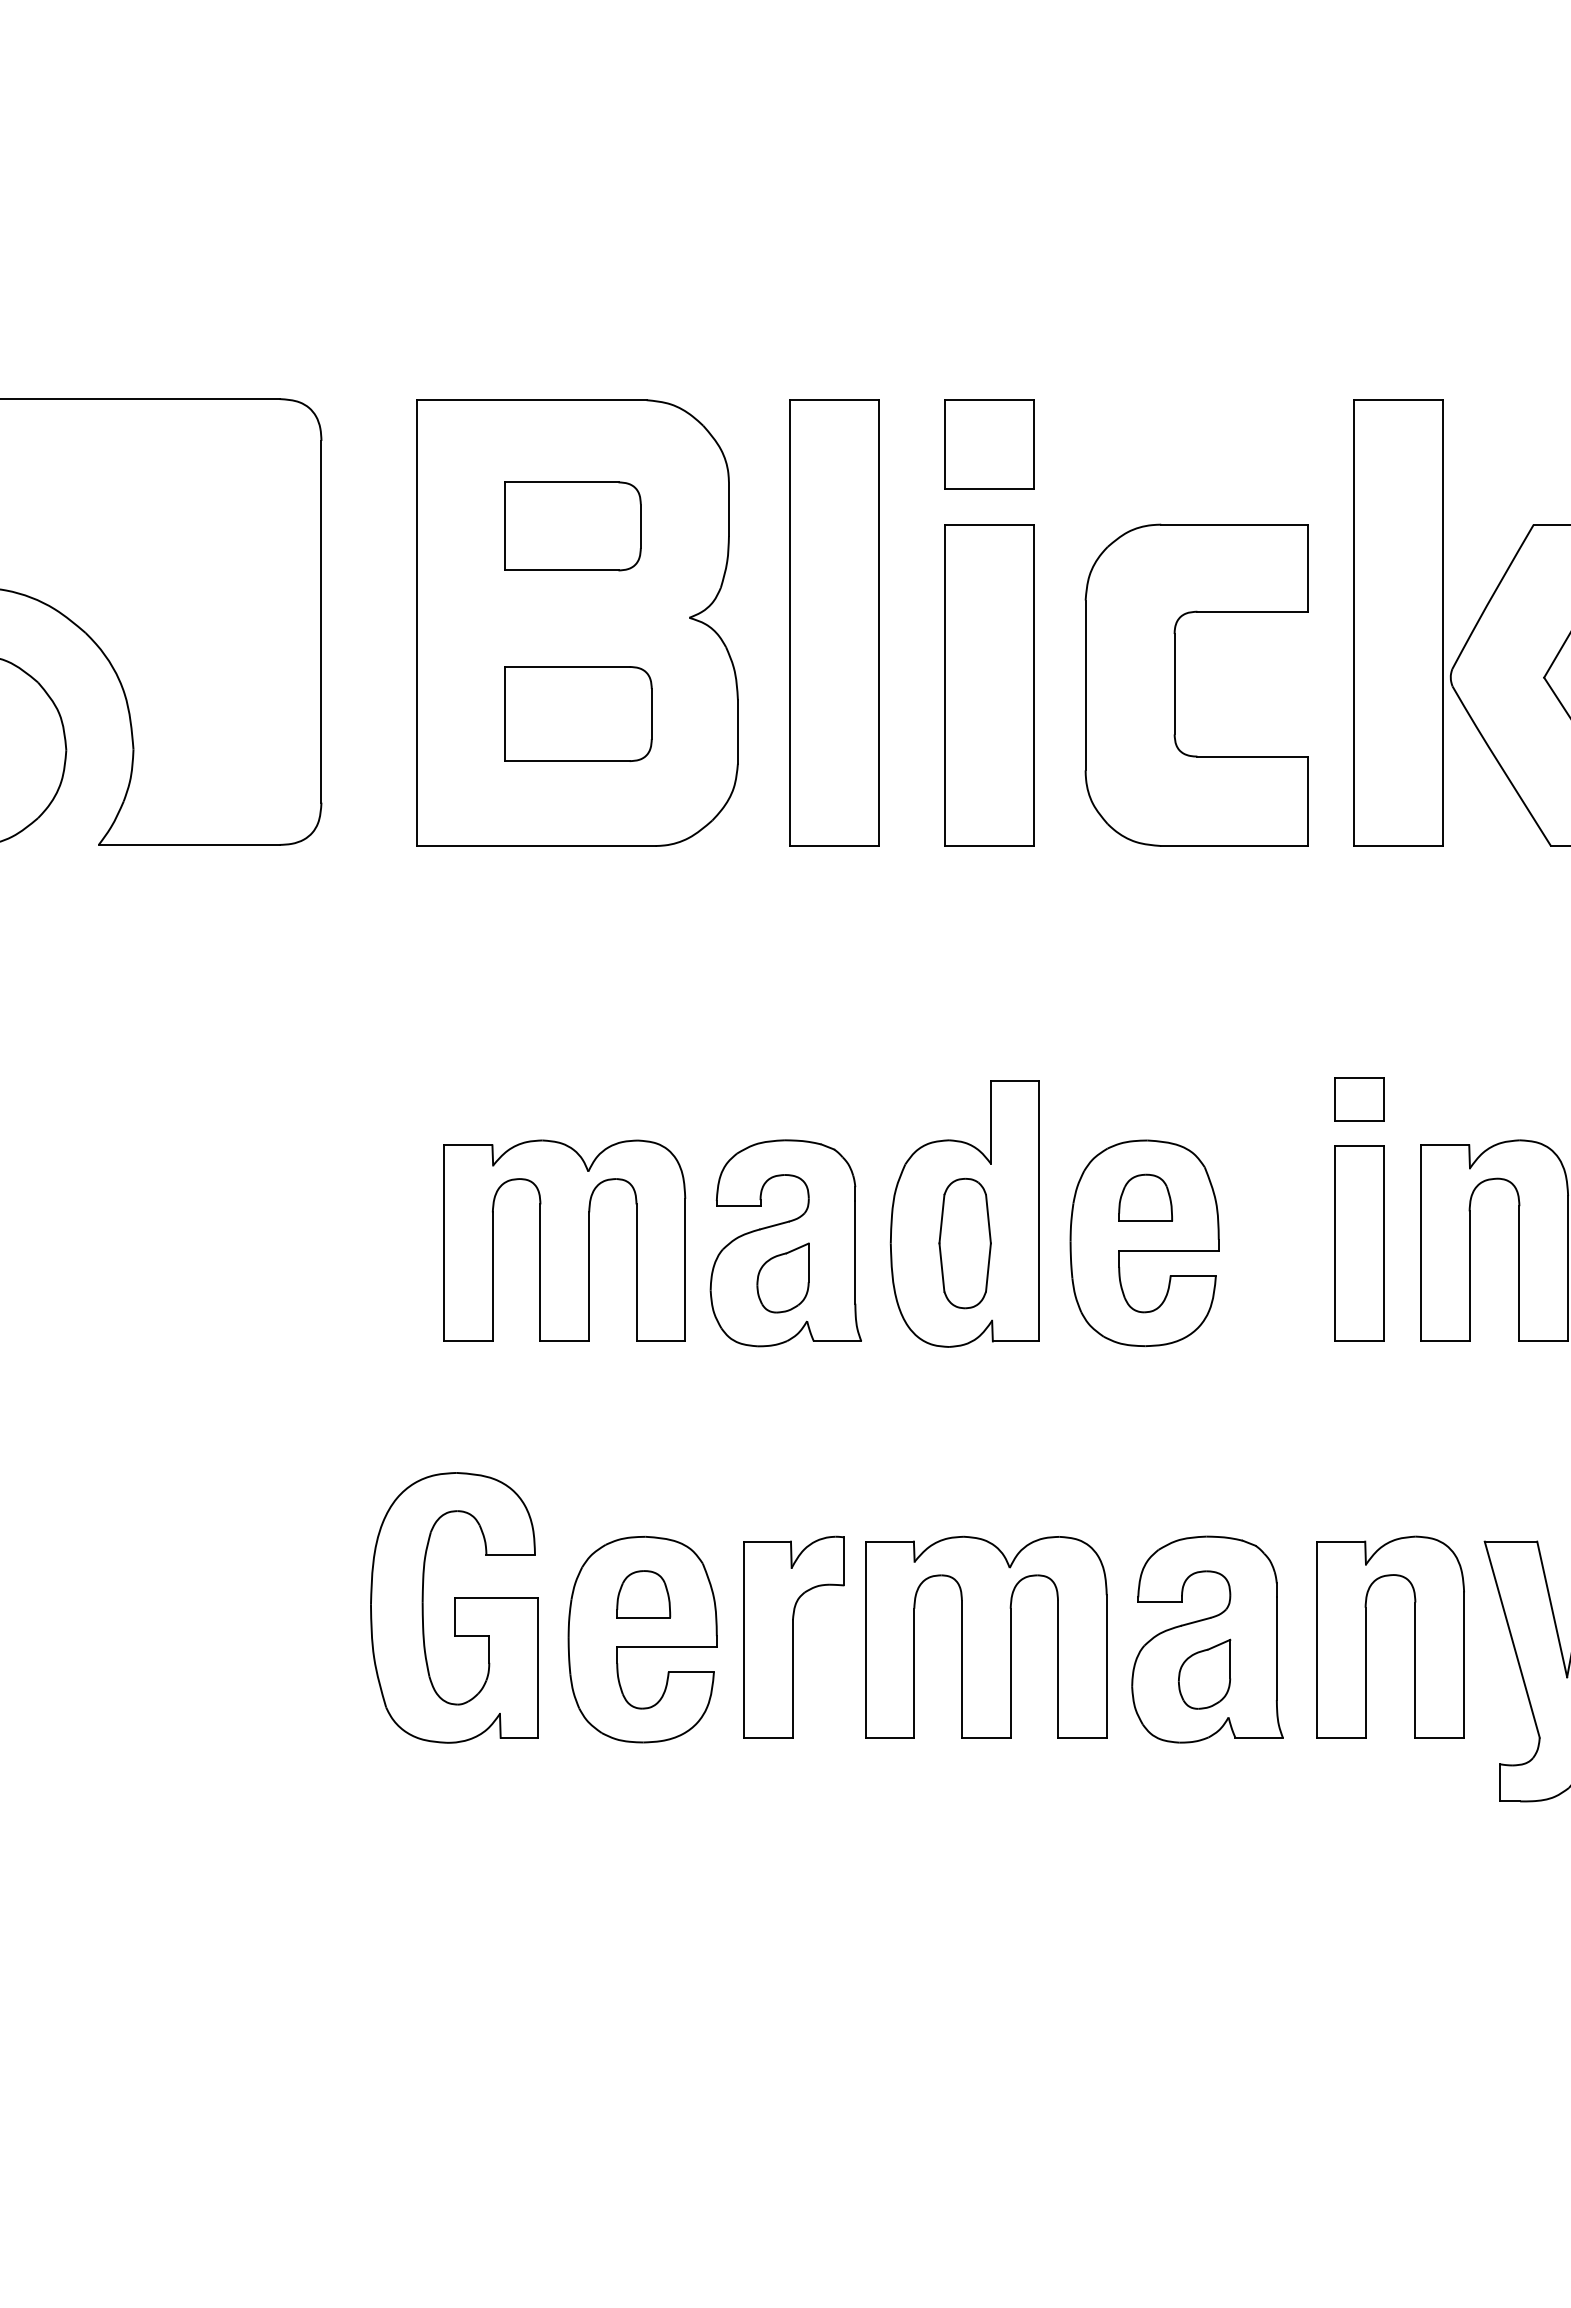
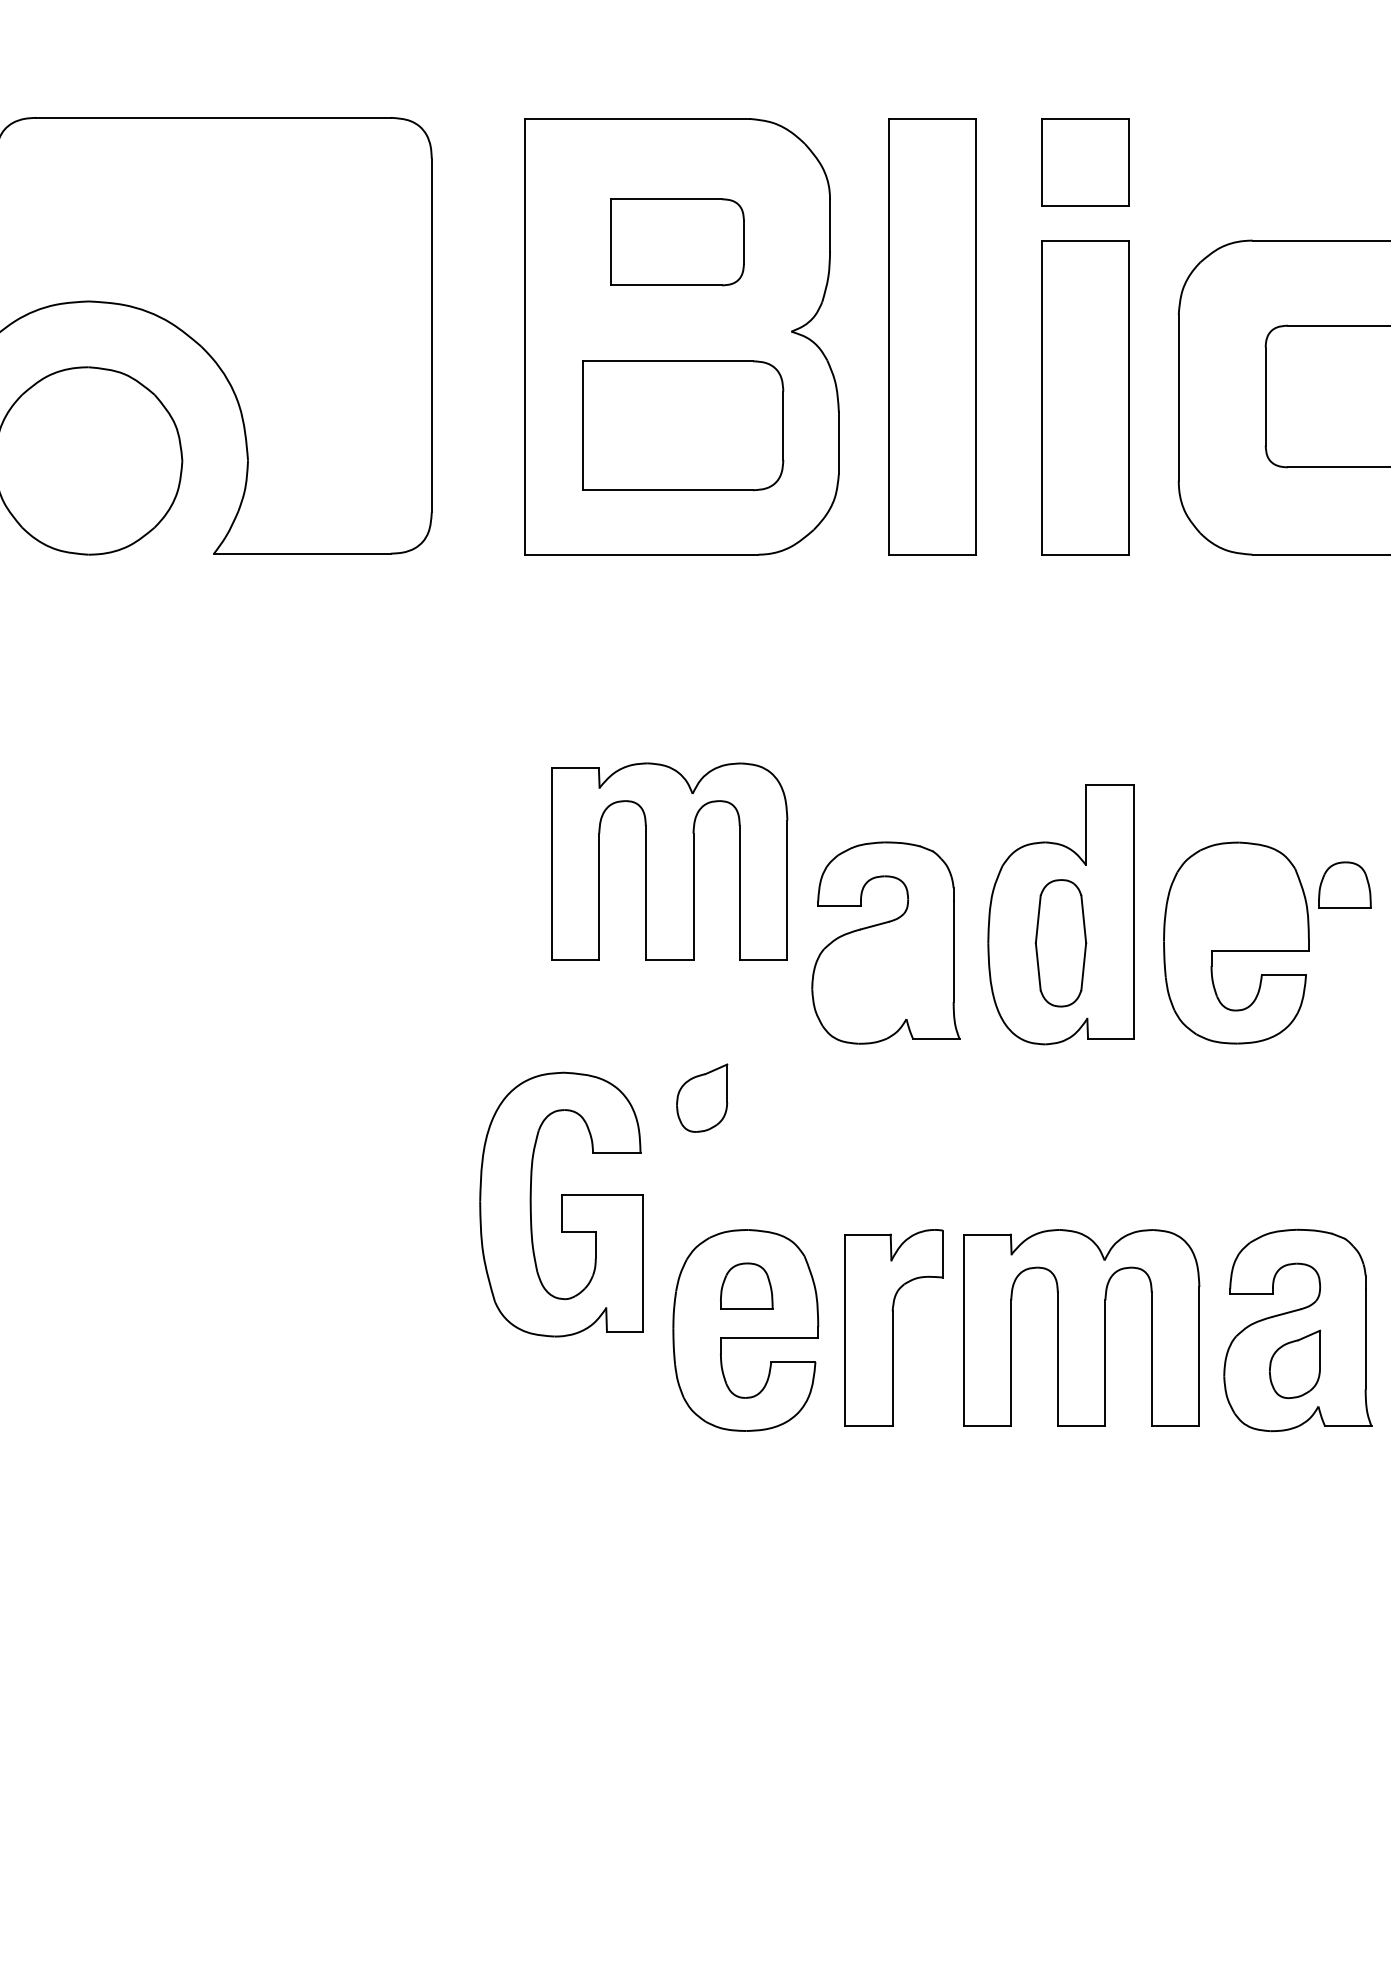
part: (578, 713) -> (683, 425), size x1.4
part: (1145, 1197) -> (1344, 884), moved
part: (564, 1240) -> (669, 861), moved
part: (782, 1277) -> (701, 1097), moved
part: (454, 1607) -> (561, 1204), moved

